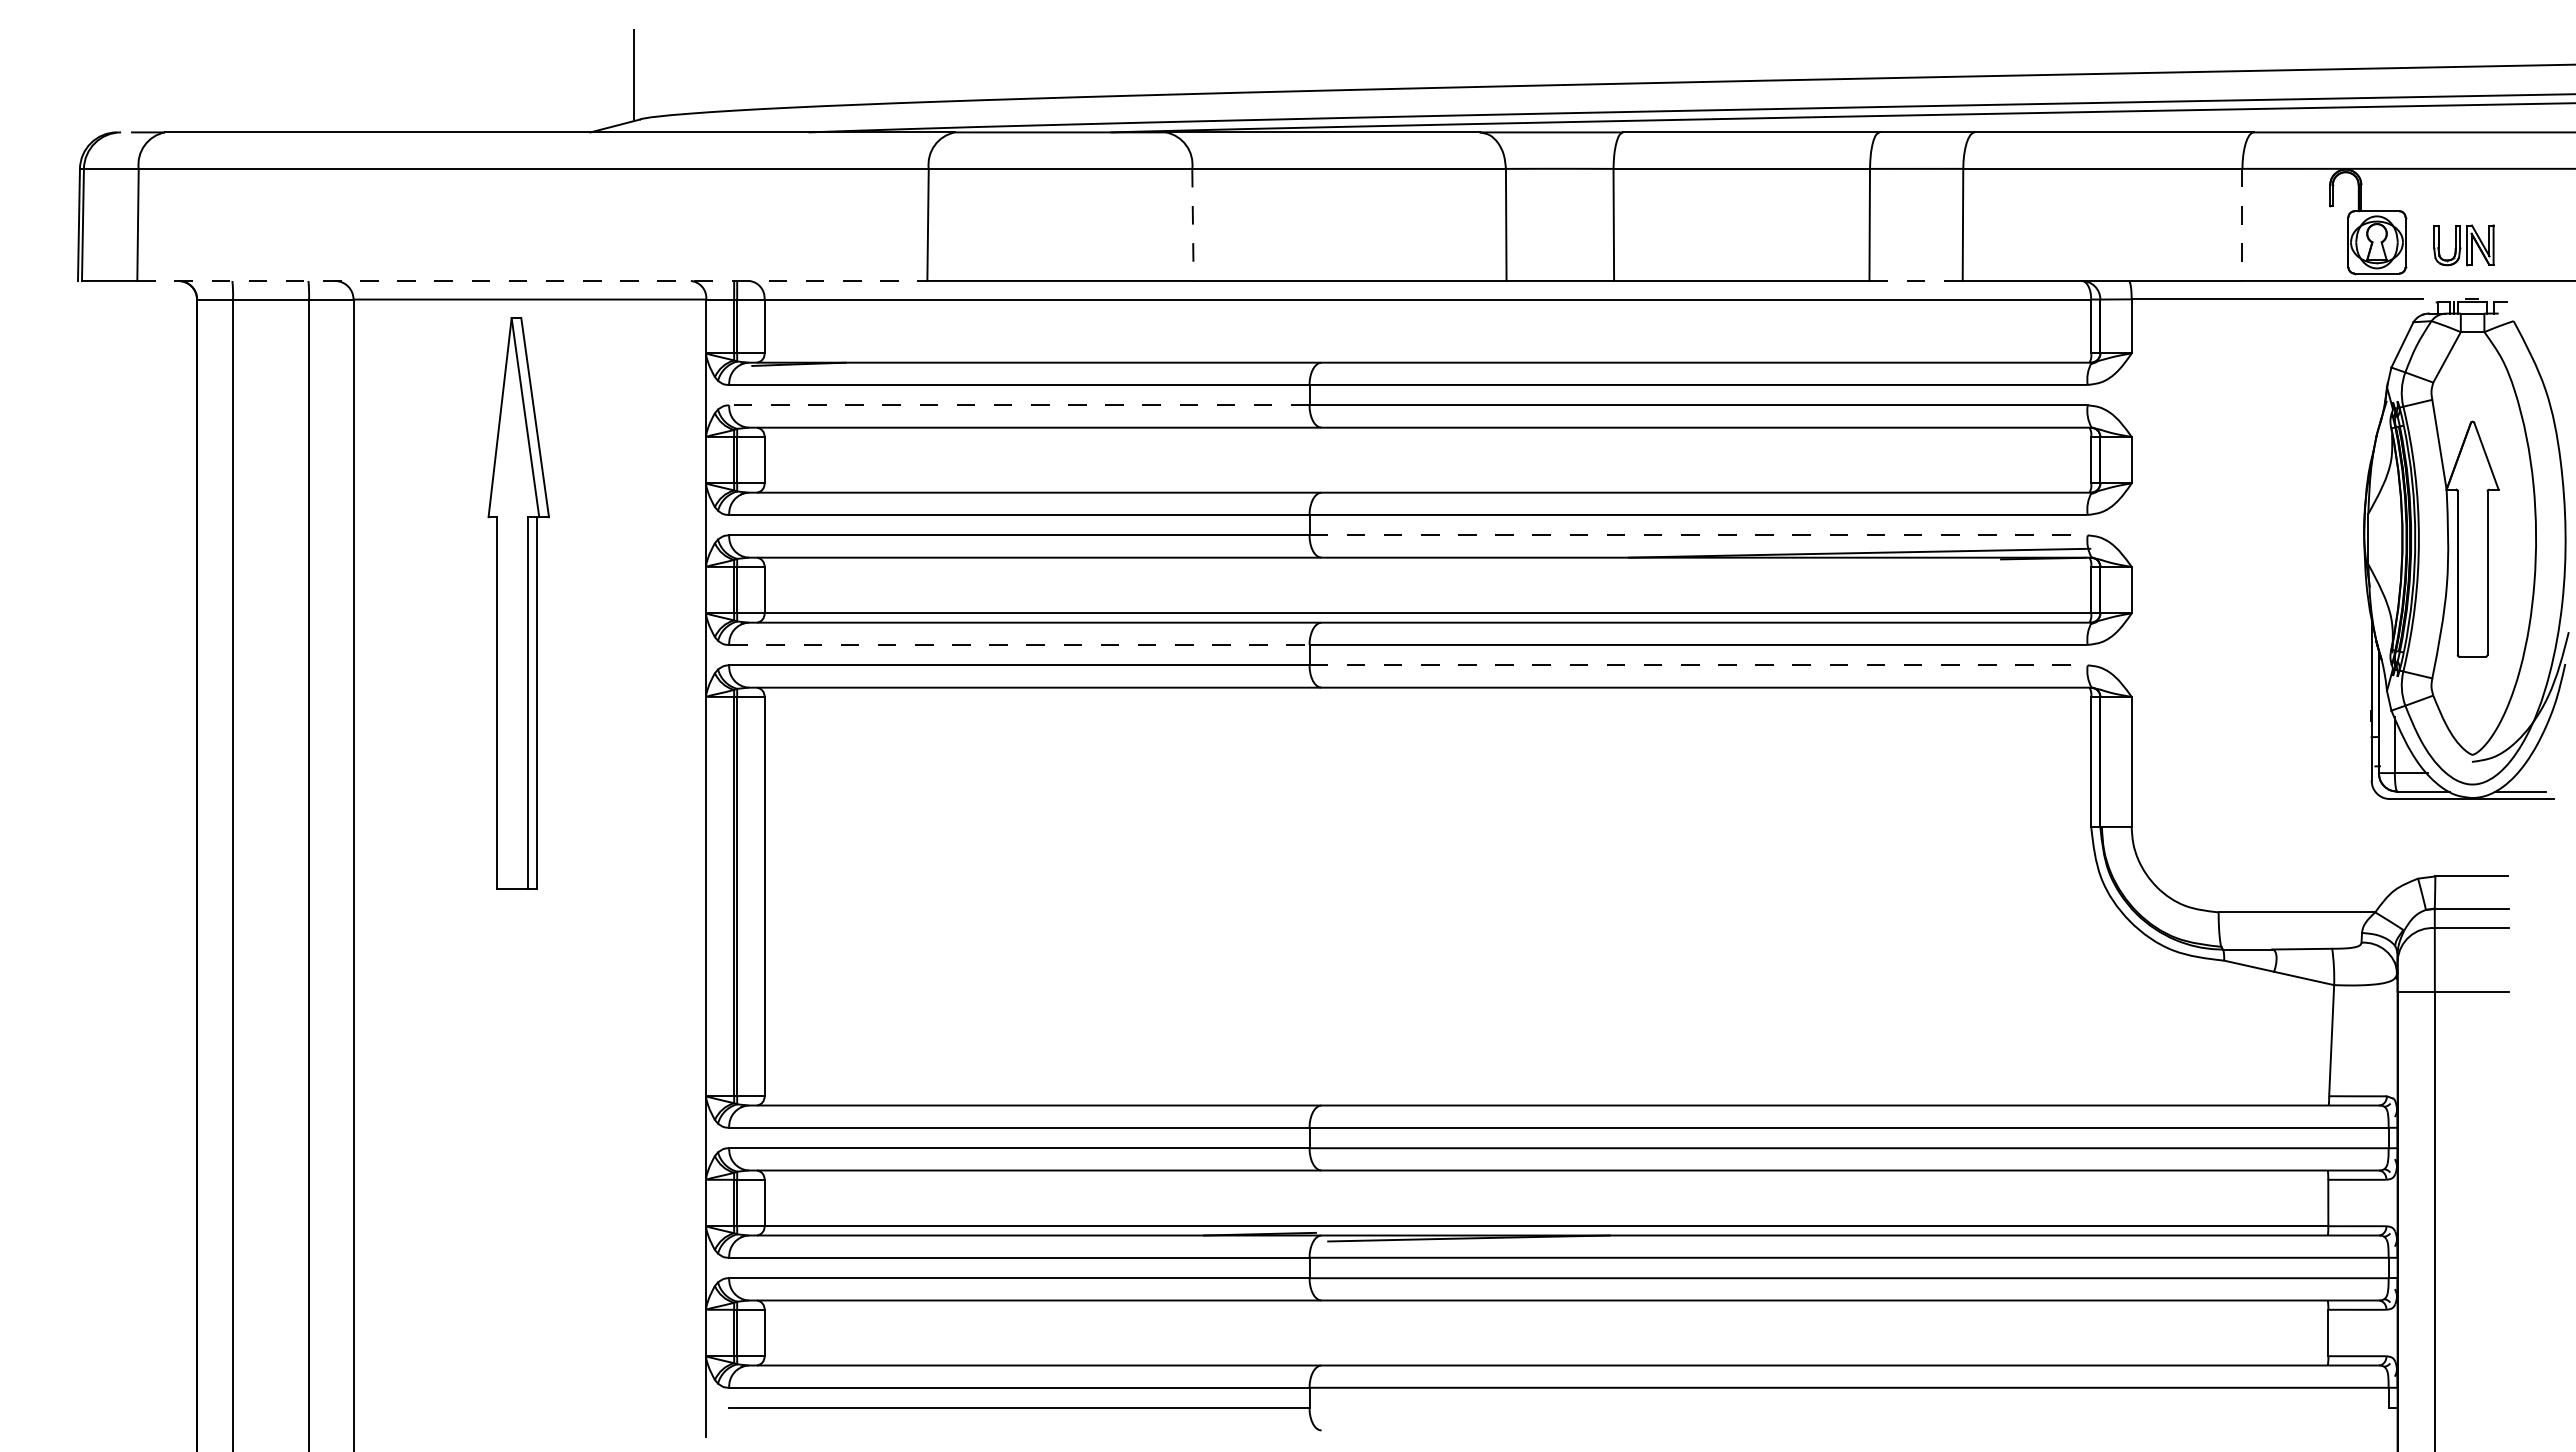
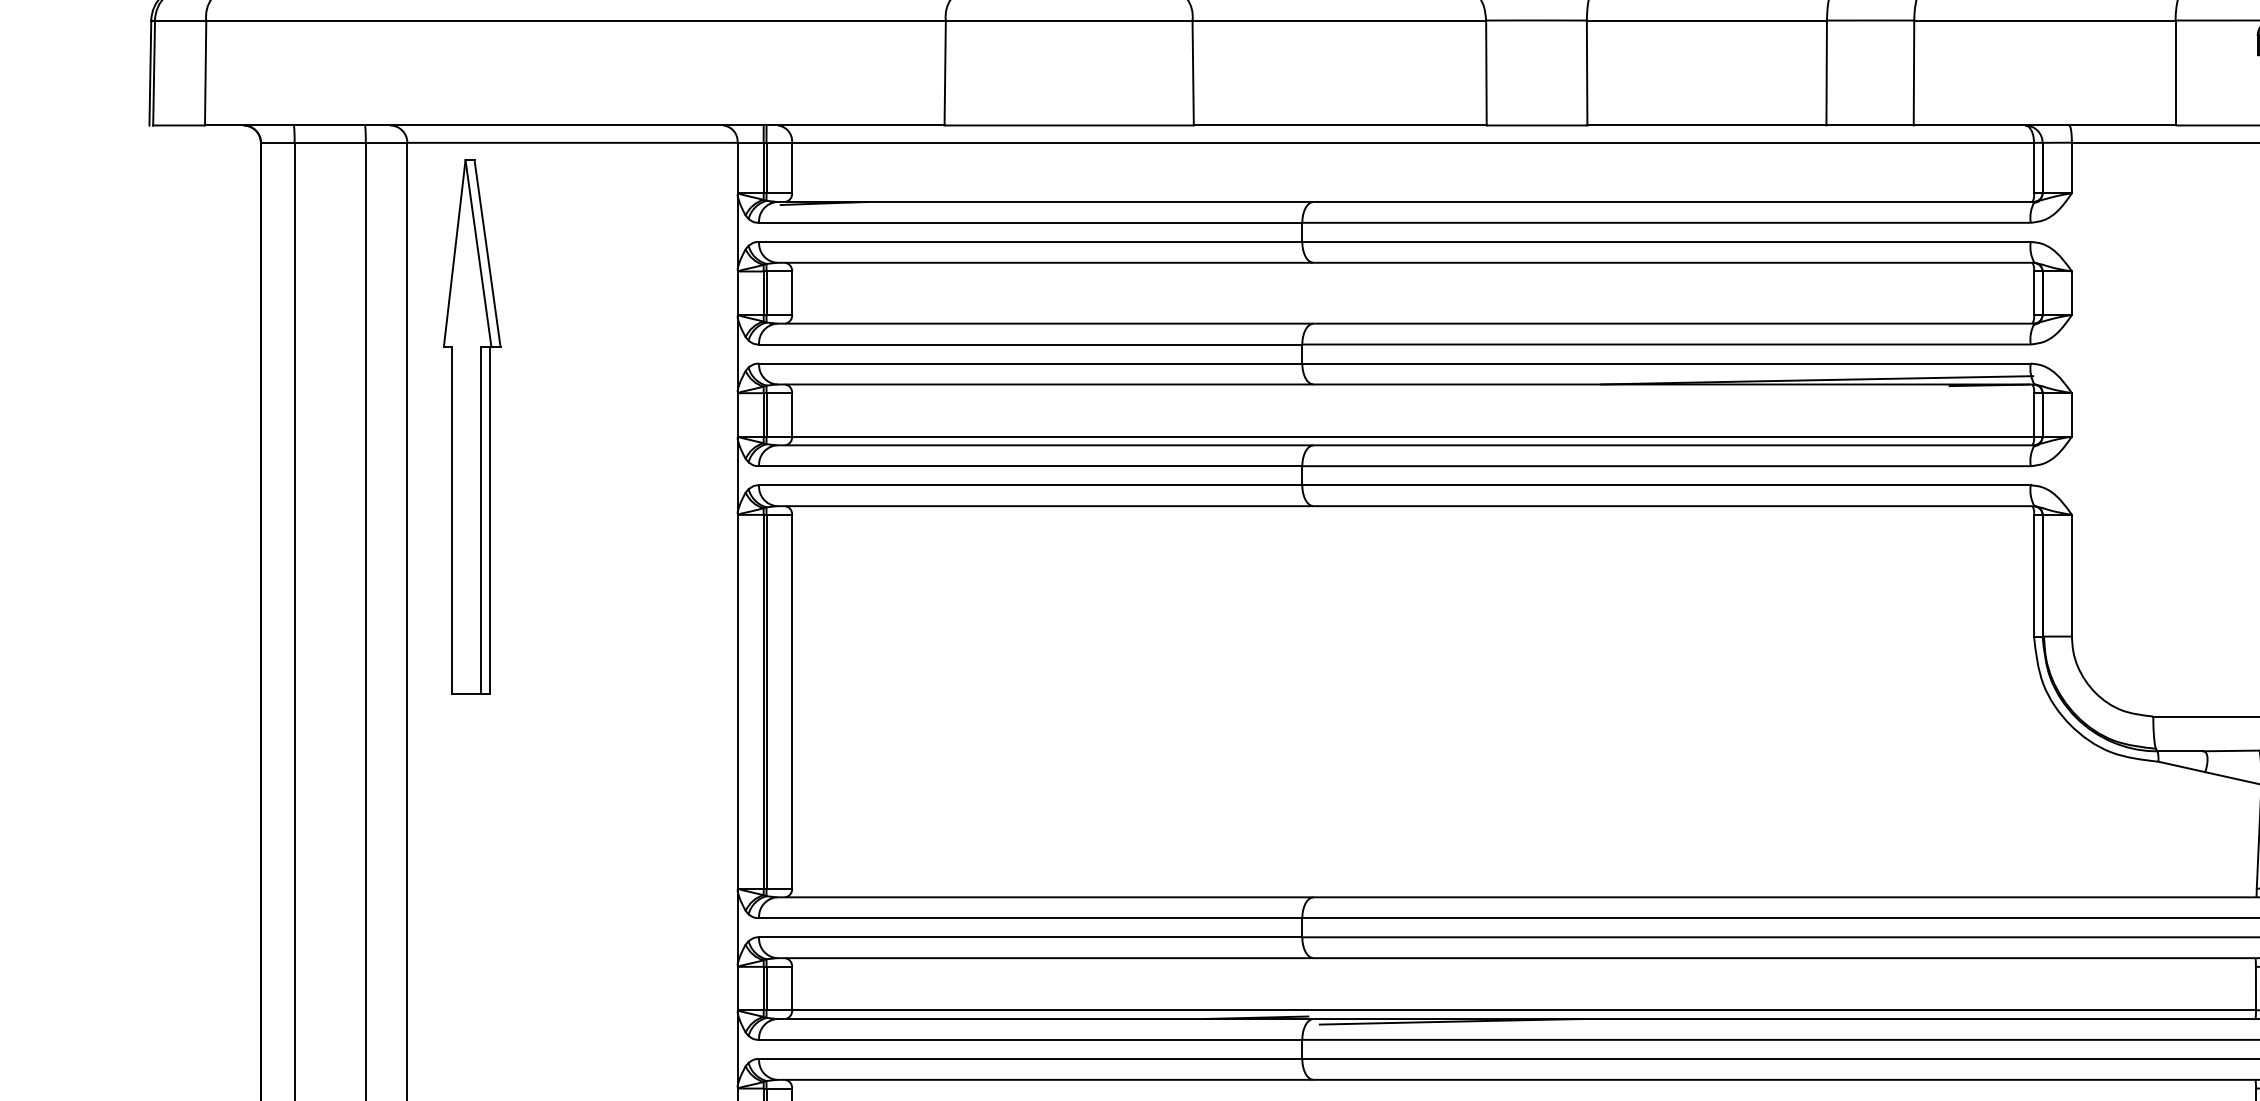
line: (1192, 225) -> (1192, 73), dashed -> solid
line: (2242, 225) -> (2175, 73), dashed -> solid
line: (532, 280) -> (574, 125), dashed -> solid
line: (1916, 280) -> (1870, 125), dashed -> solid
line: (1018, 405) -> (1029, 242), dashed -> solid
line: (1699, 535) -> (1667, 363), dashed -> solid
part: (518, 603) -> (471, 427), moved
line: (1019, 644) -> (1030, 465), dashed -> solid
line: (1699, 665) -> (1667, 485), dashed -> solid

